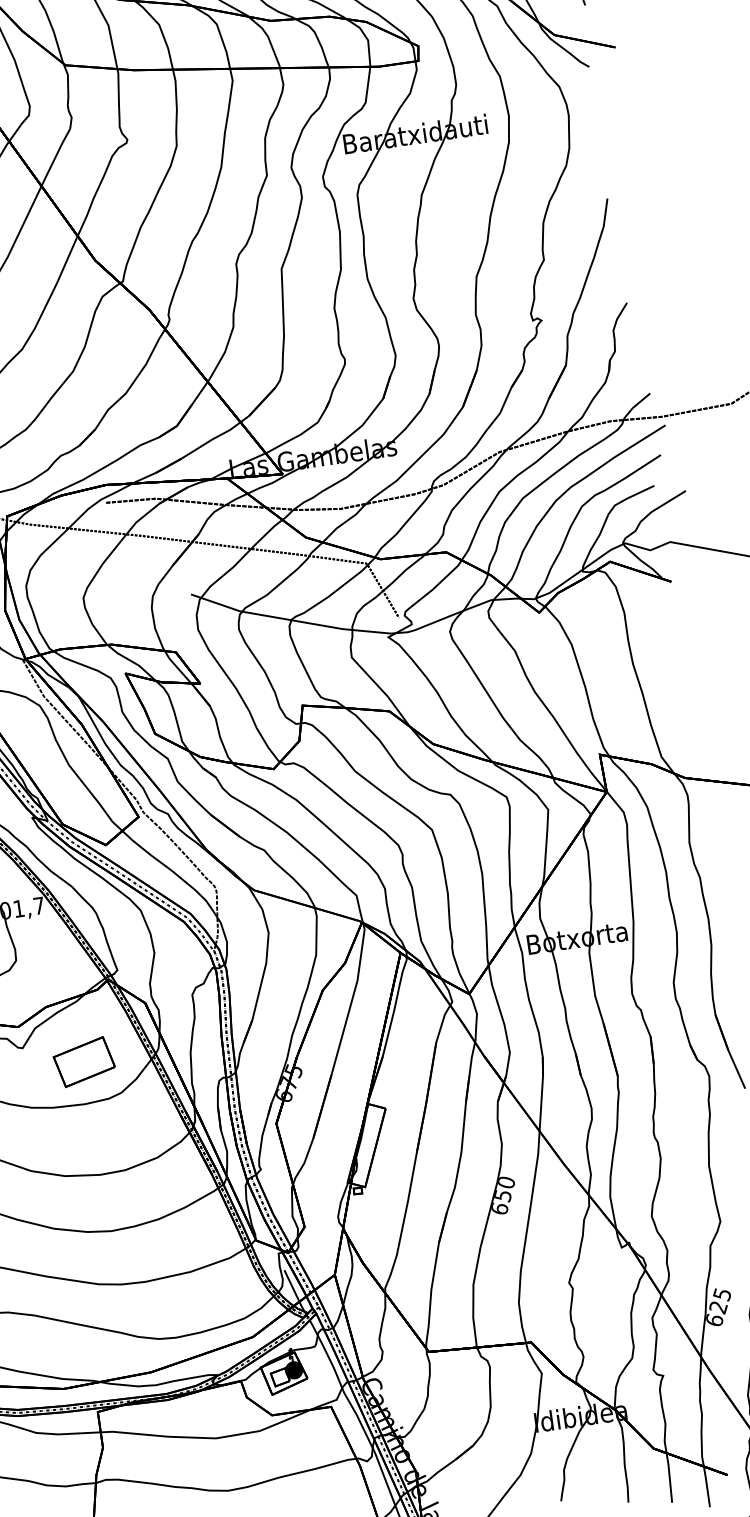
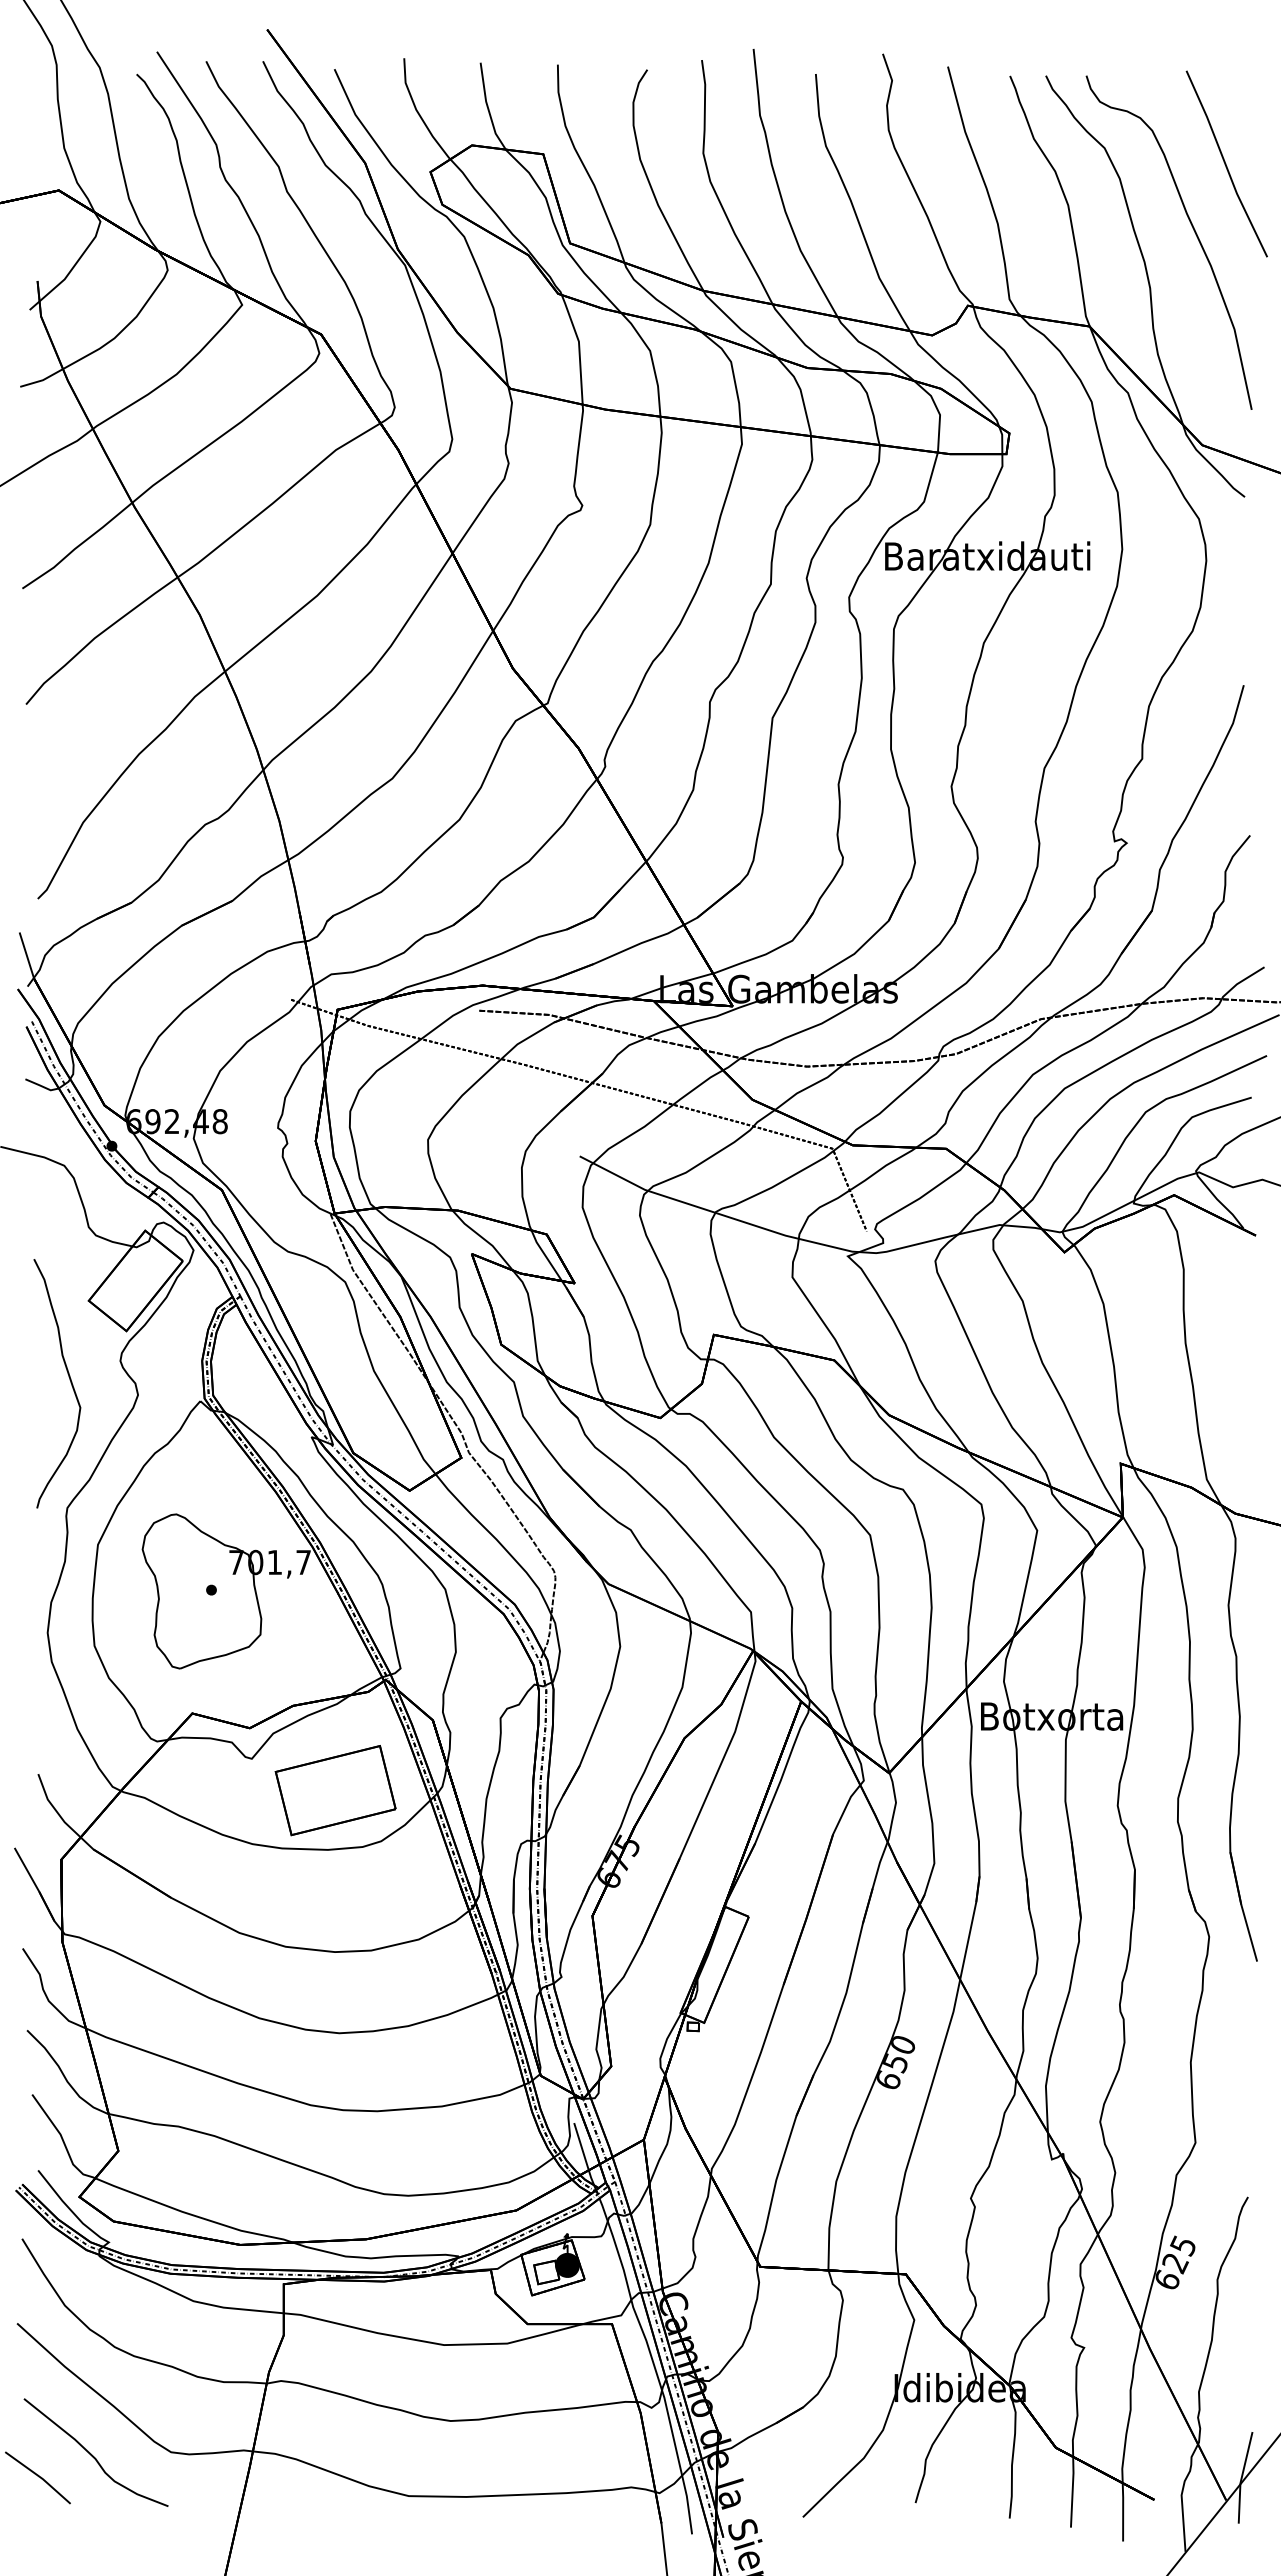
part: (84, 1061) -> (335, 1790), size x1.43

